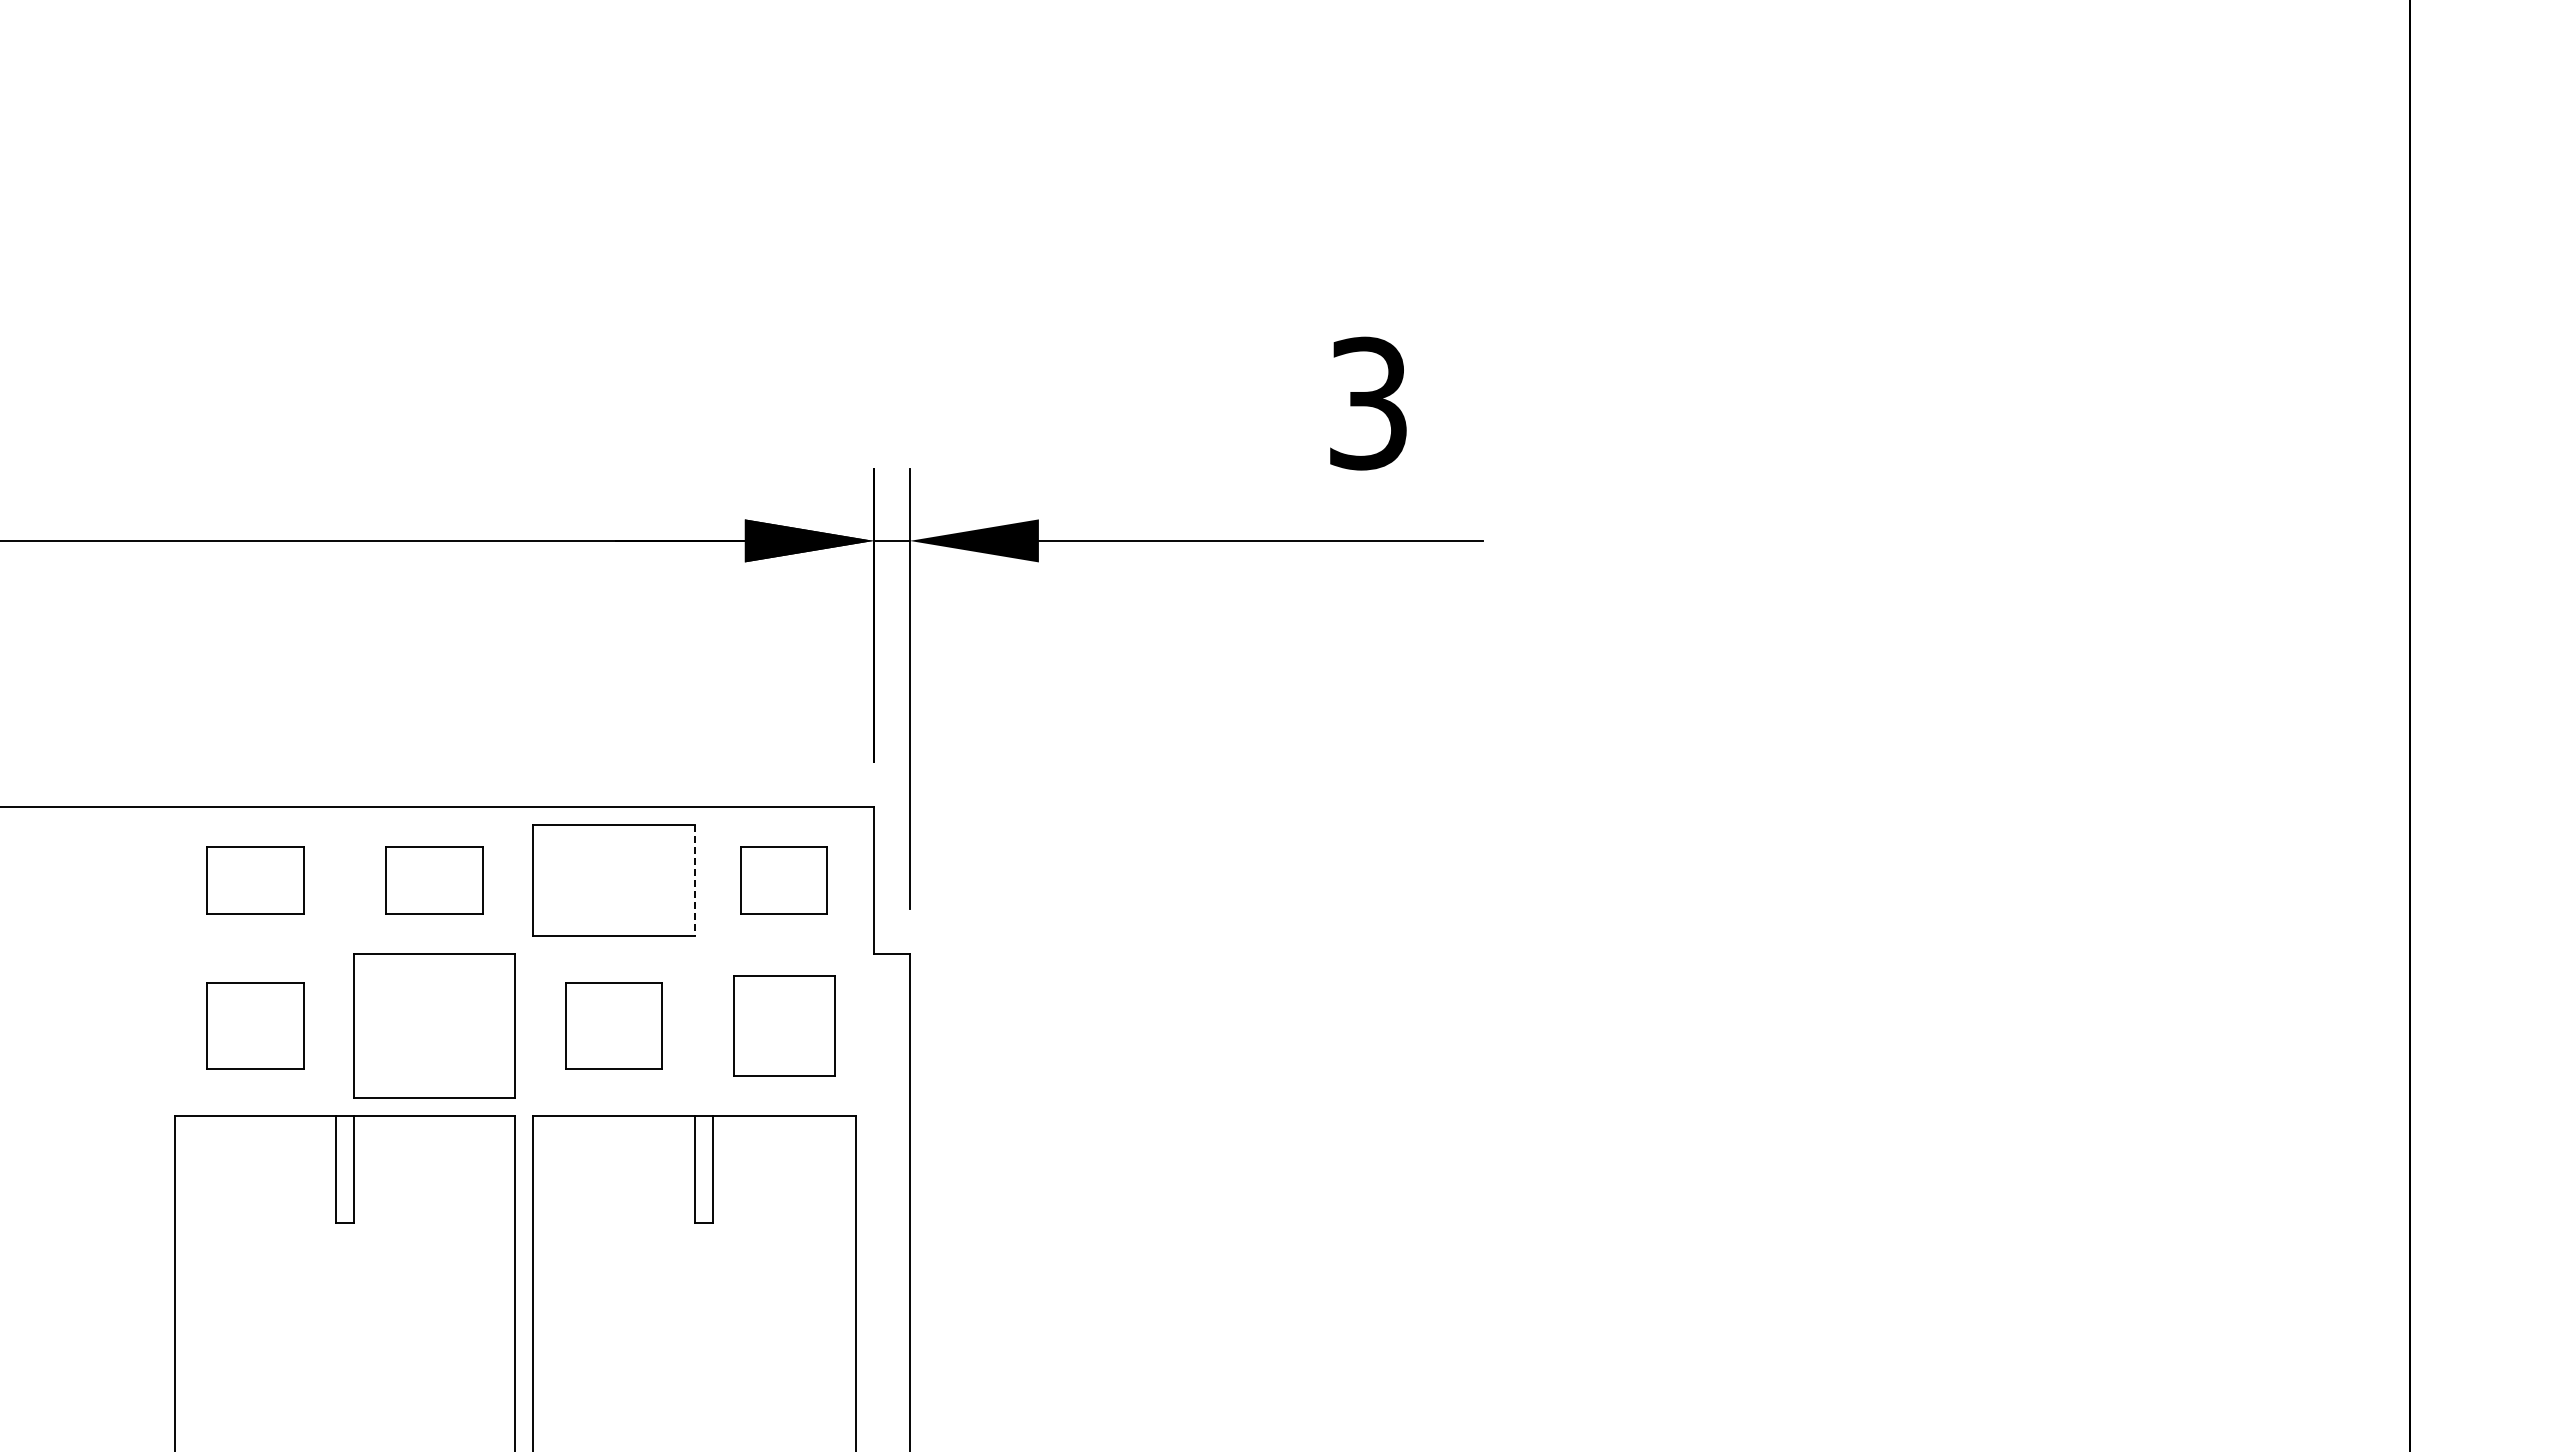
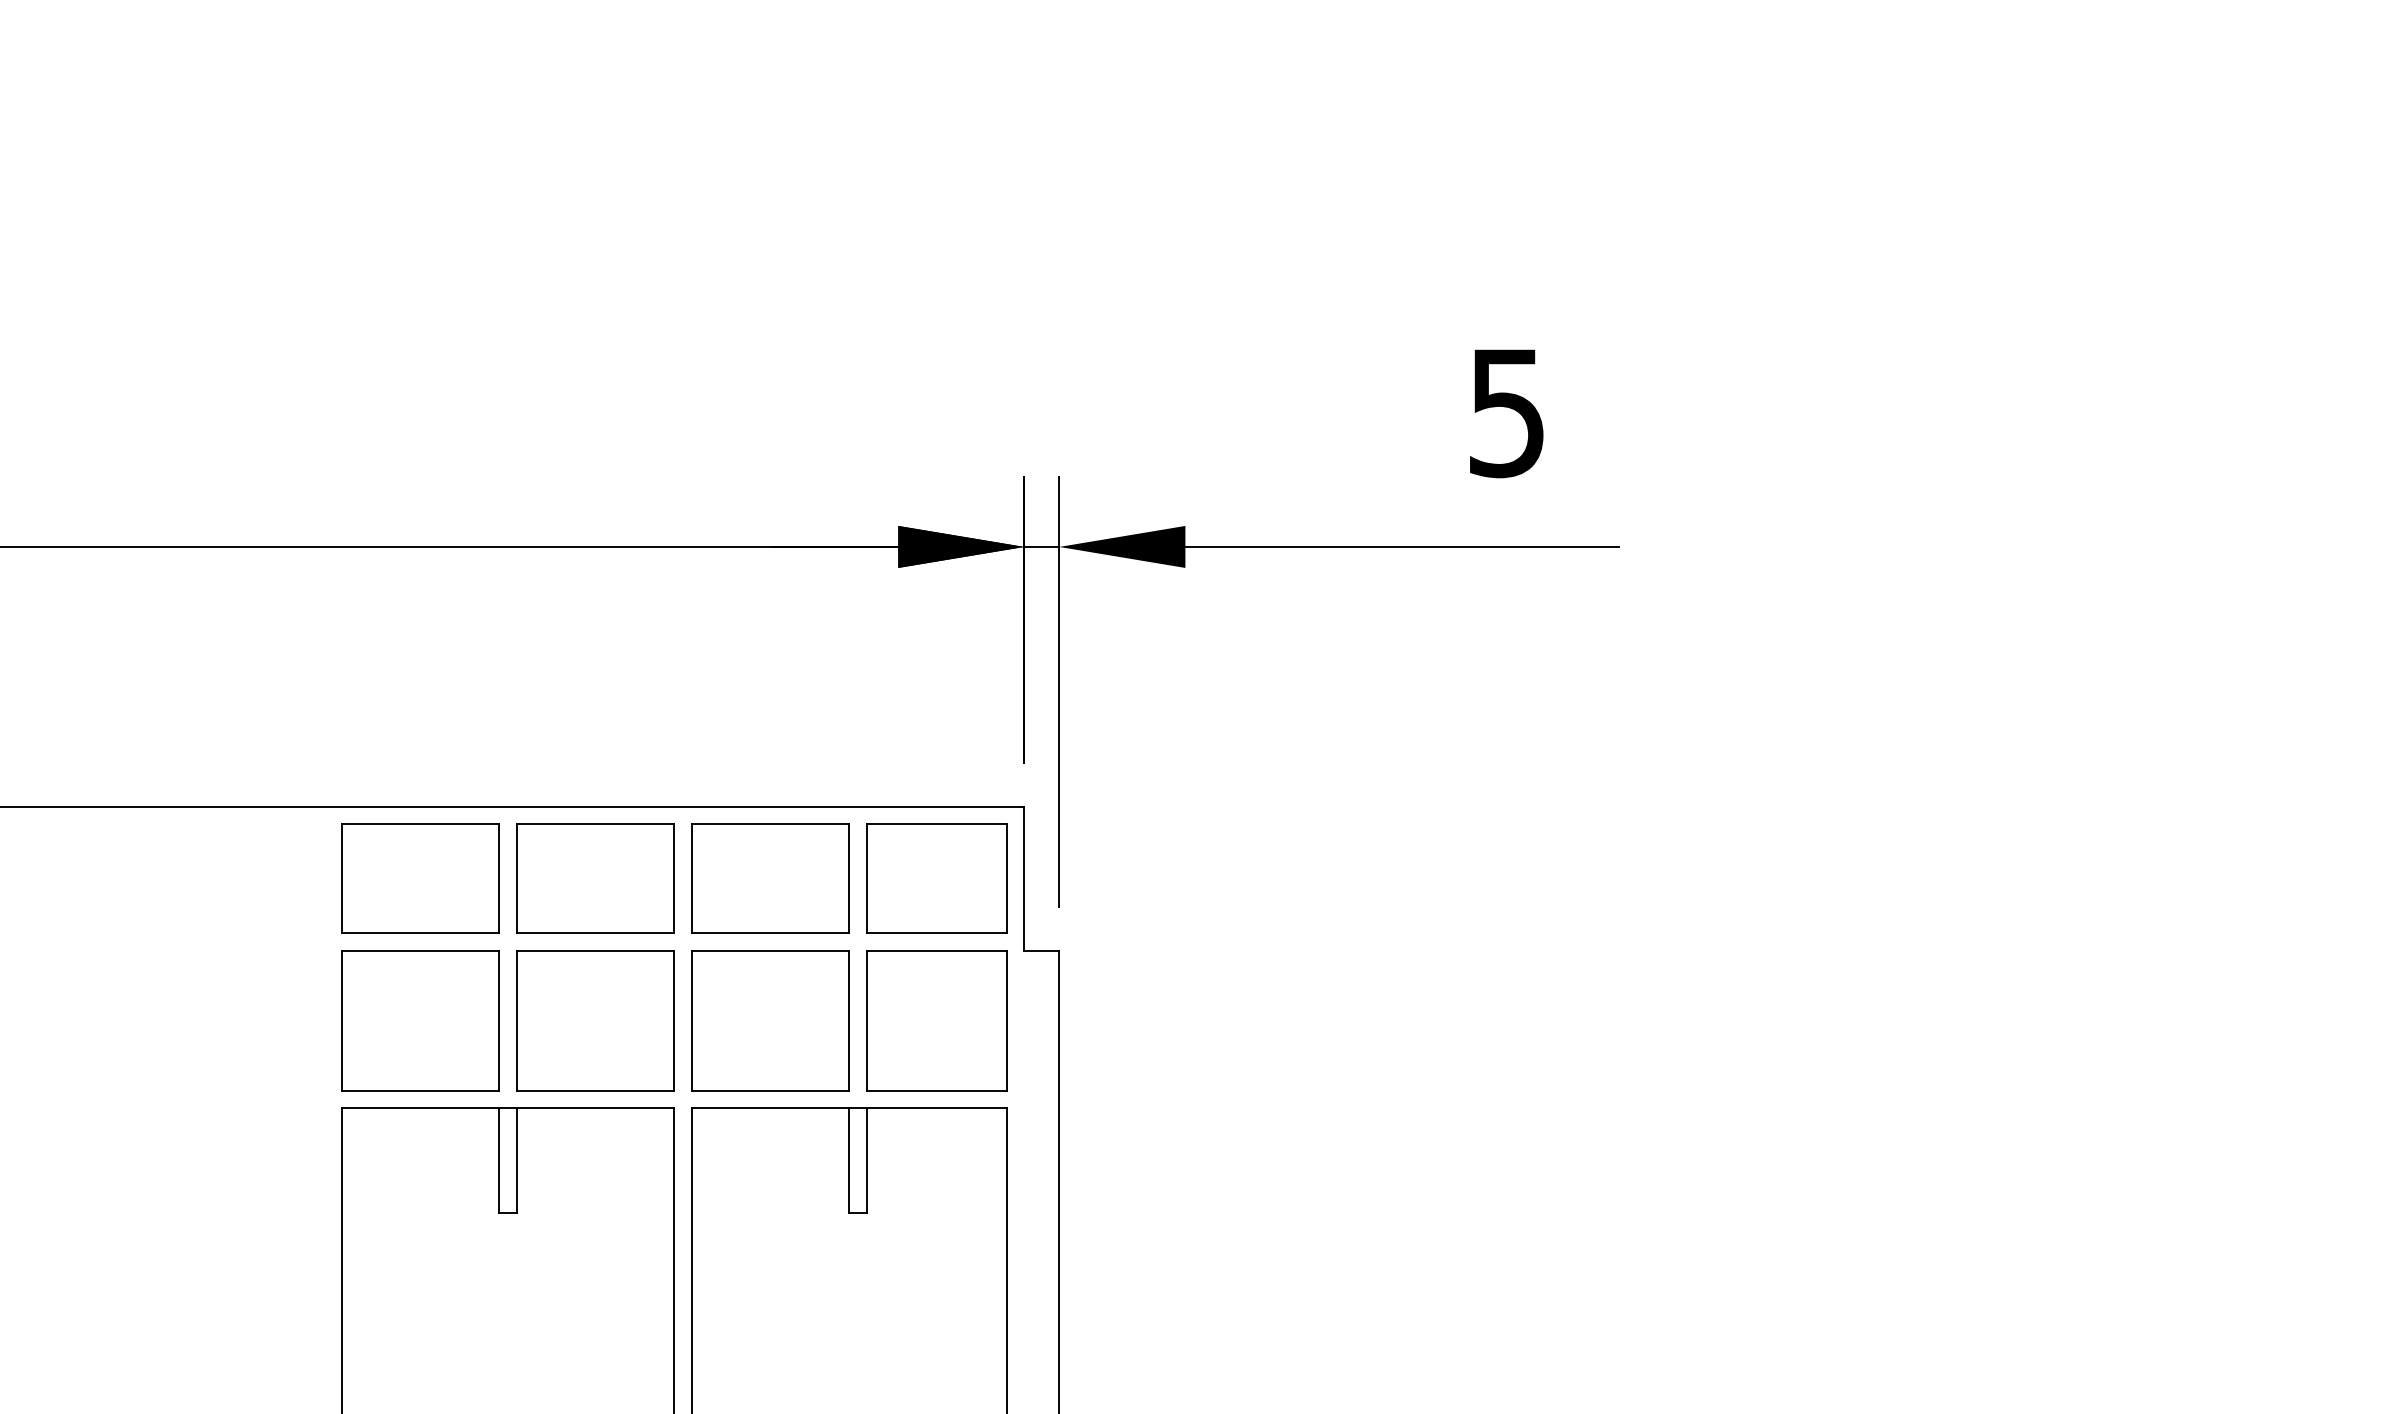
text: (1368, 403) -> (1507, 412), 3 -> 5
part: (255, 880) -> (420, 878), size x1.67
part: (434, 880) -> (595, 878), size x1.67
line: (694, 880) -> (849, 878), dashed -> solid
part: (784, 880) -> (936, 878), size x1.67
part: (255, 1025) -> (420, 1020), size x1.67
part: (613, 1025) -> (769, 1020), size x1.67
part: (784, 1025) -> (936, 1020), size x1.43

